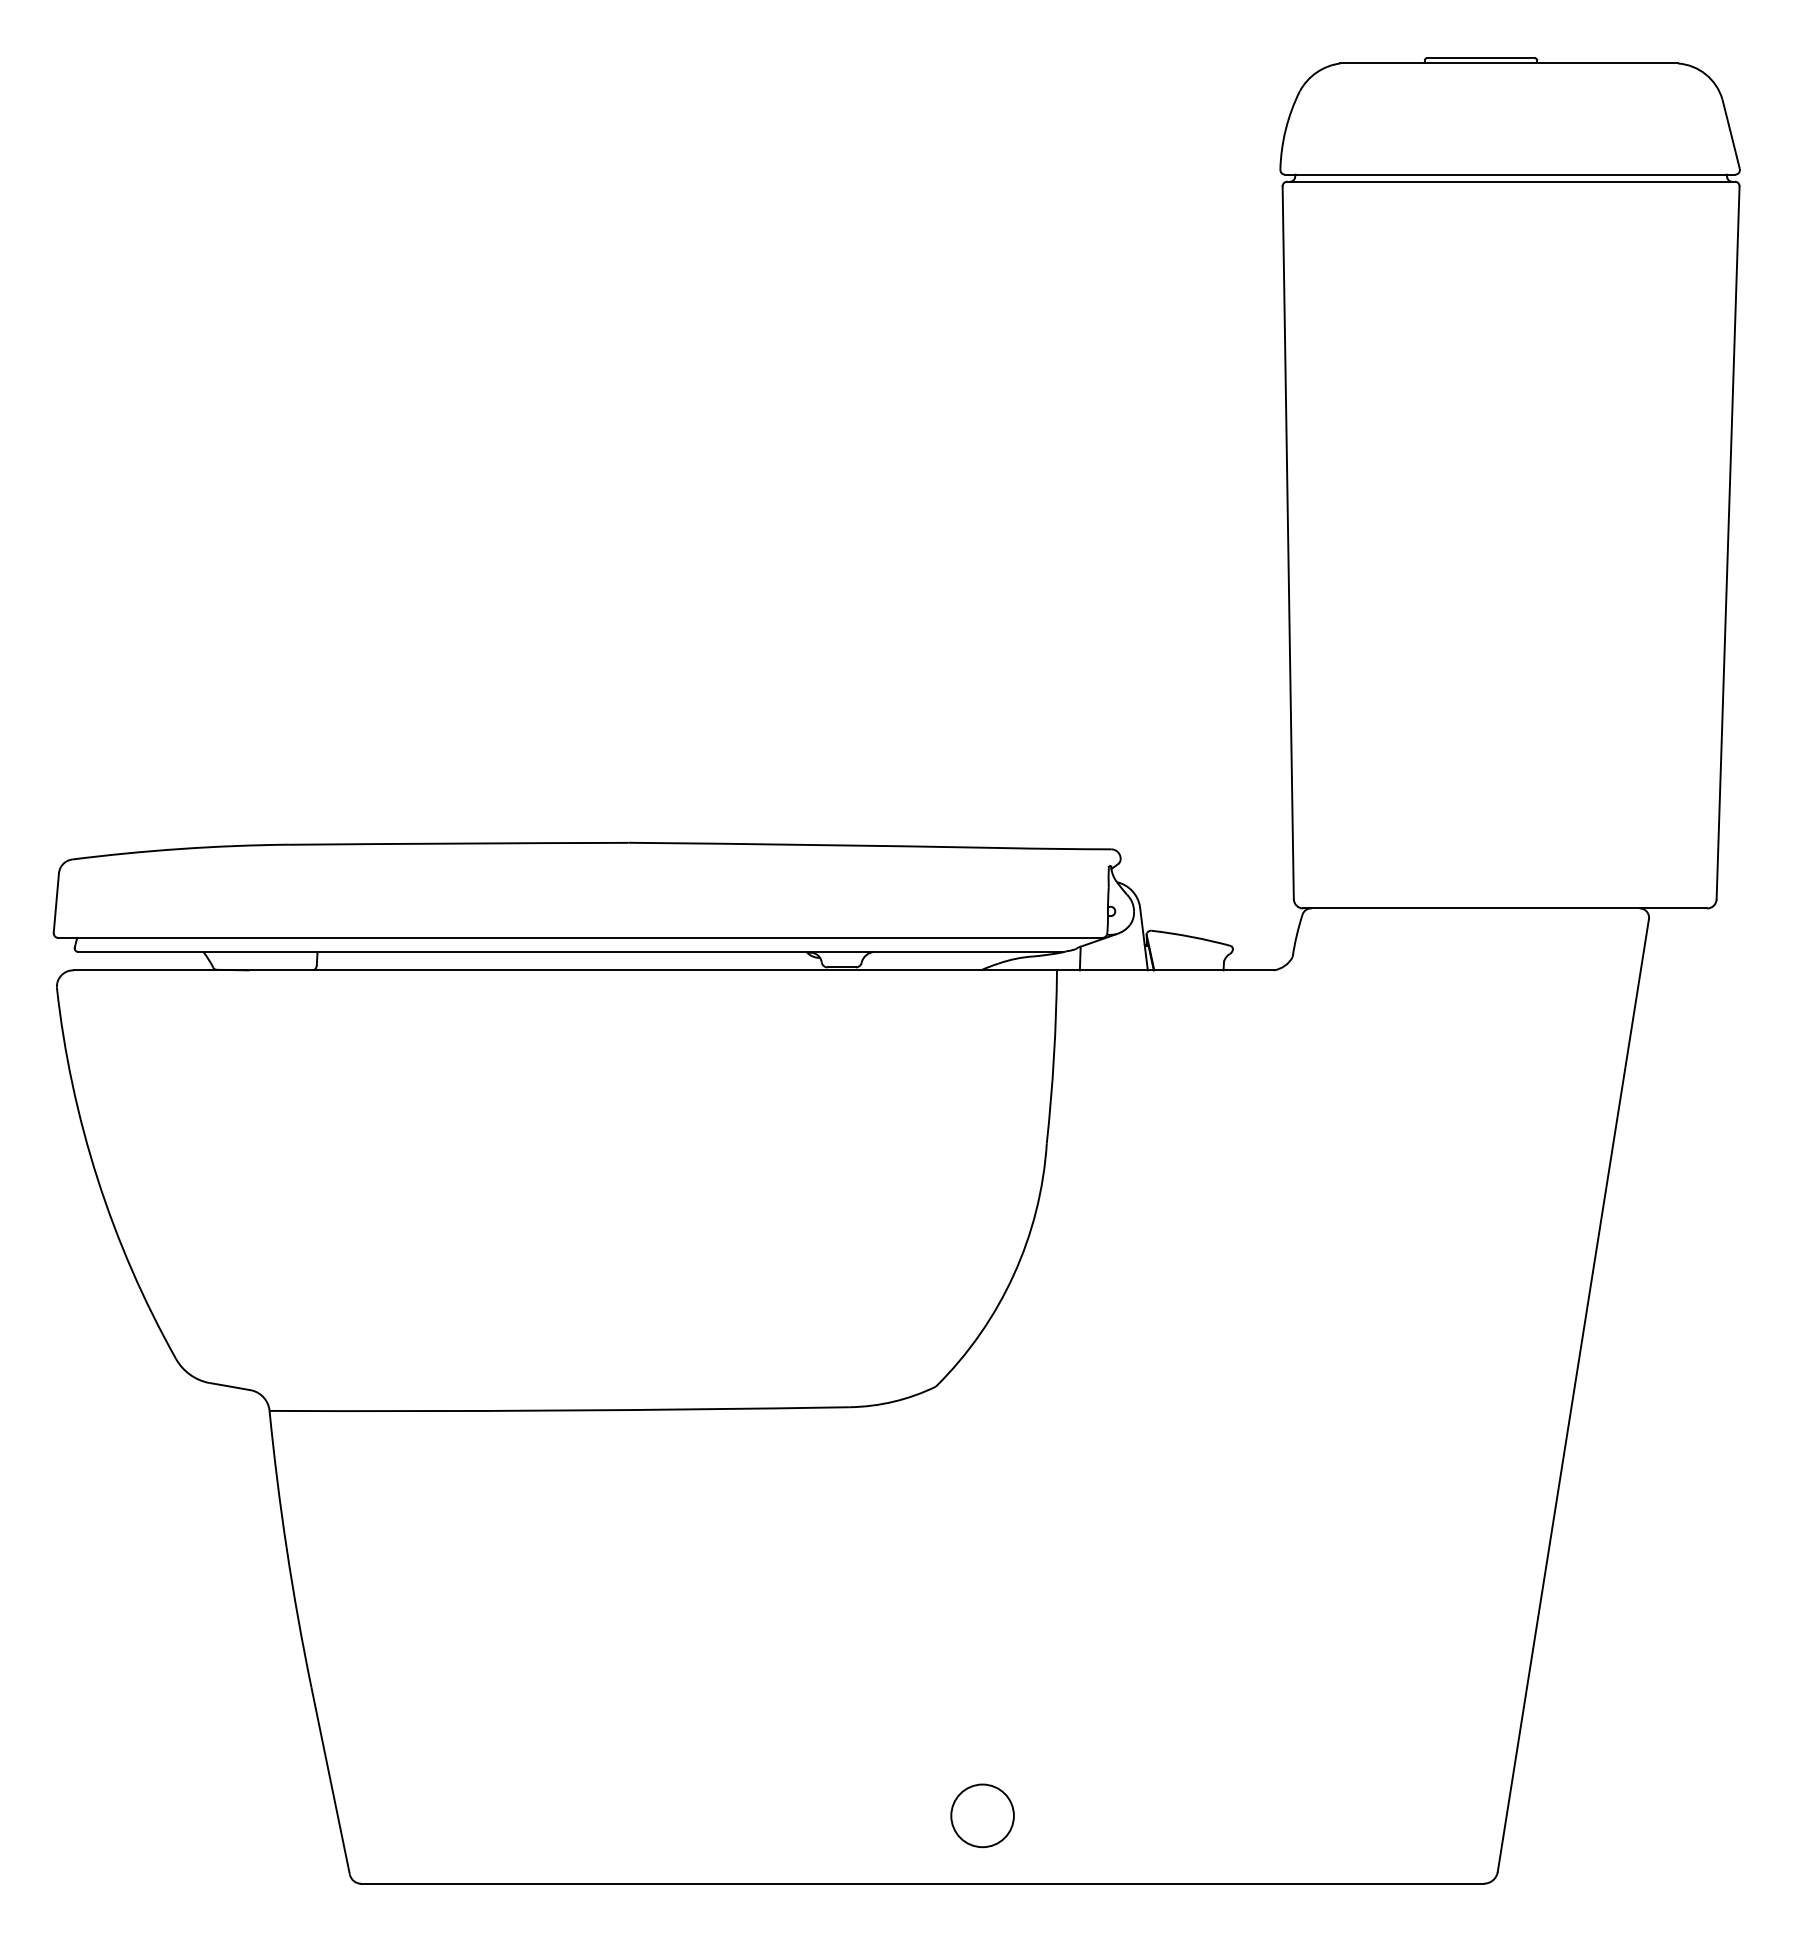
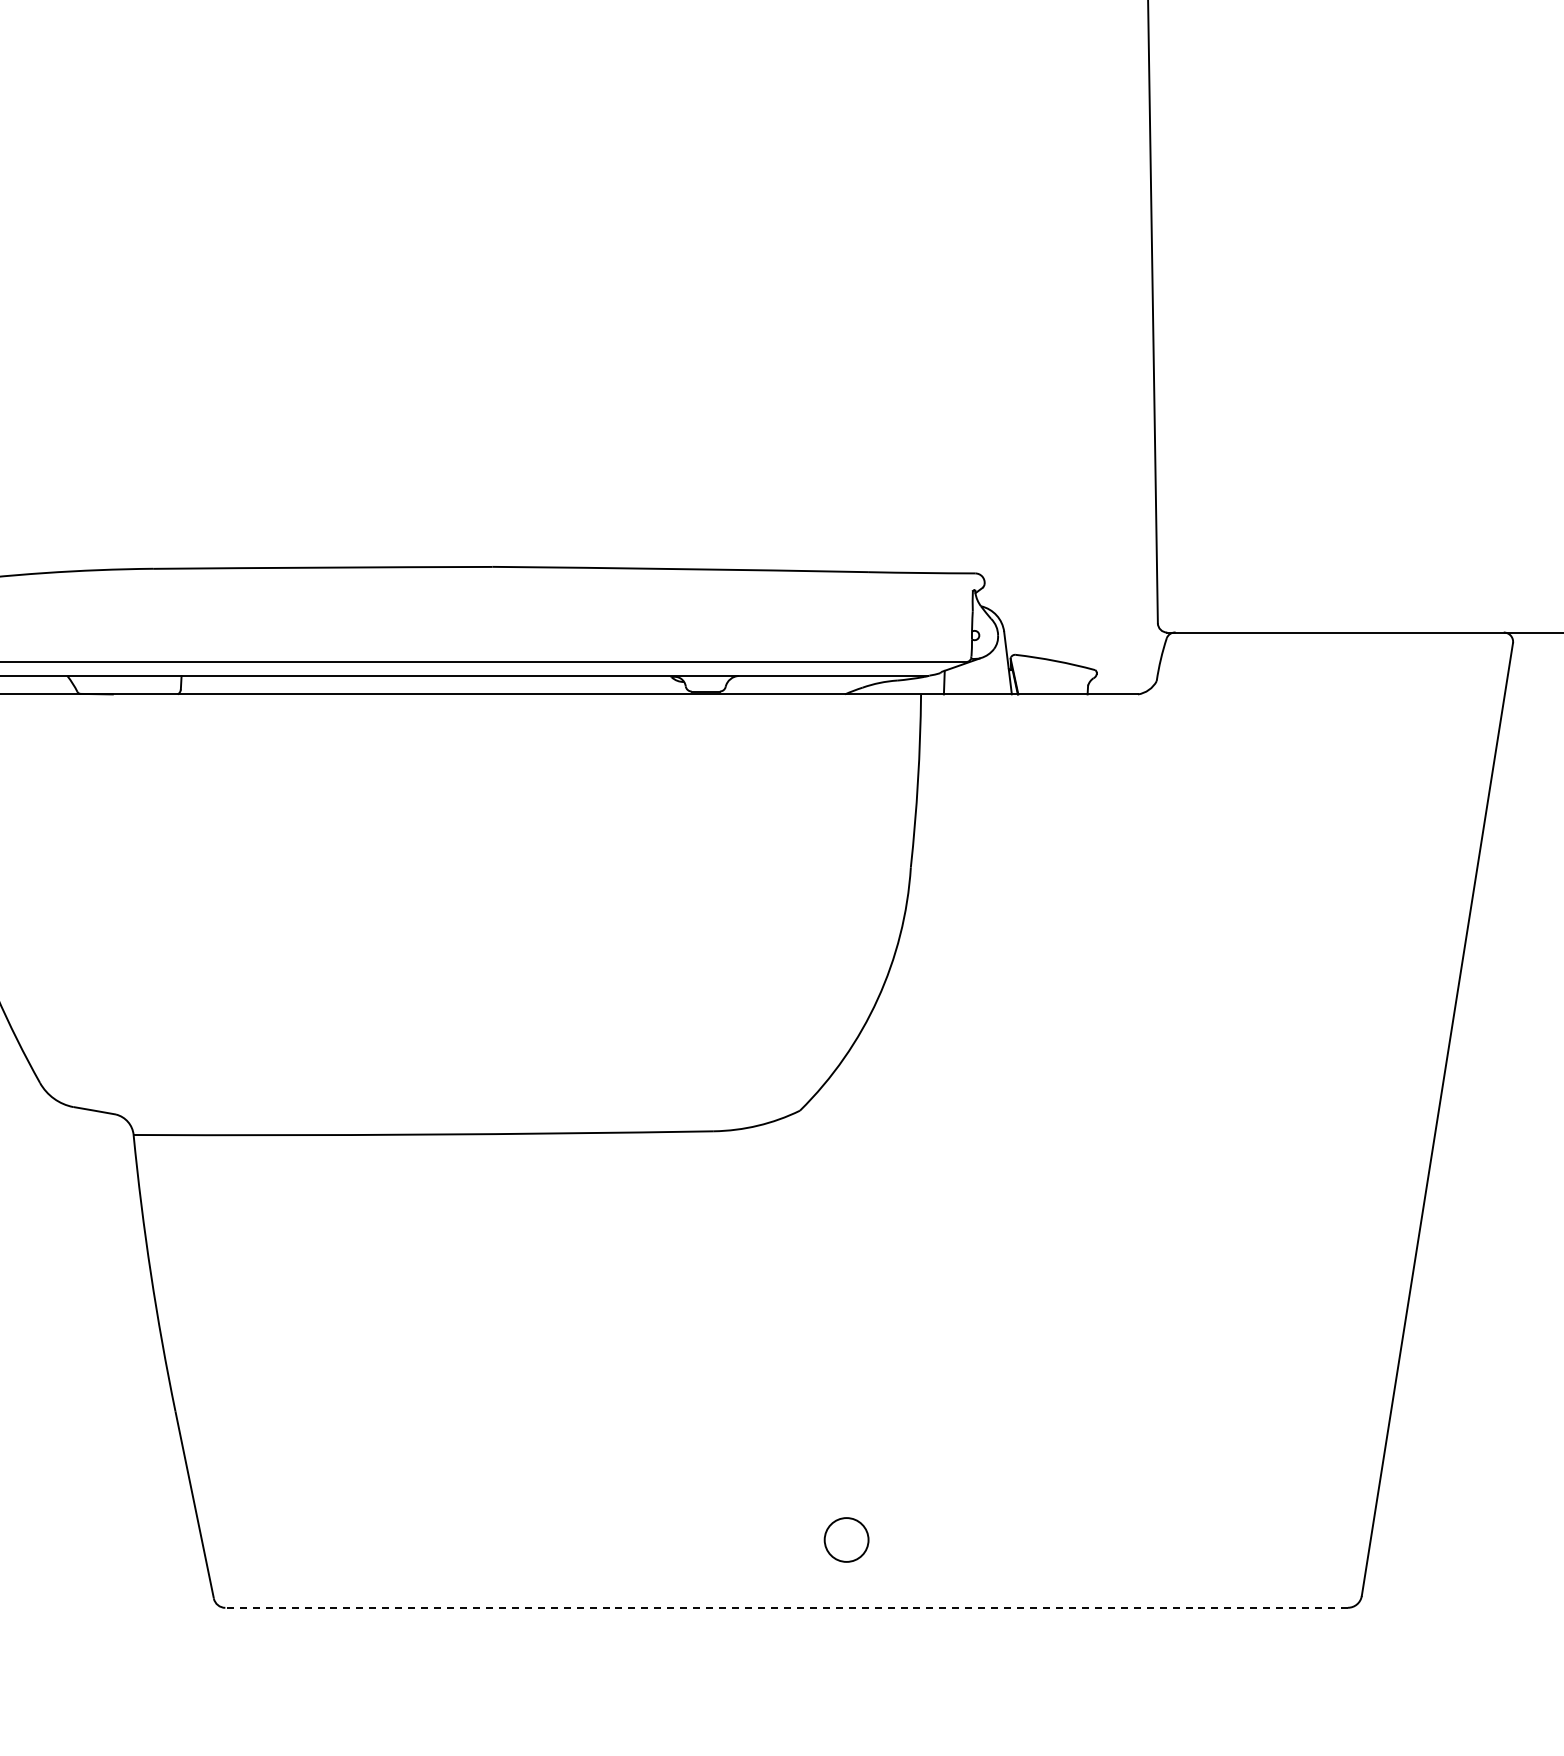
circle: (982, 1815) -> (846, 1539), size x0.7
line: (922, 1883) -> (786, 1607), solid -> dashed

